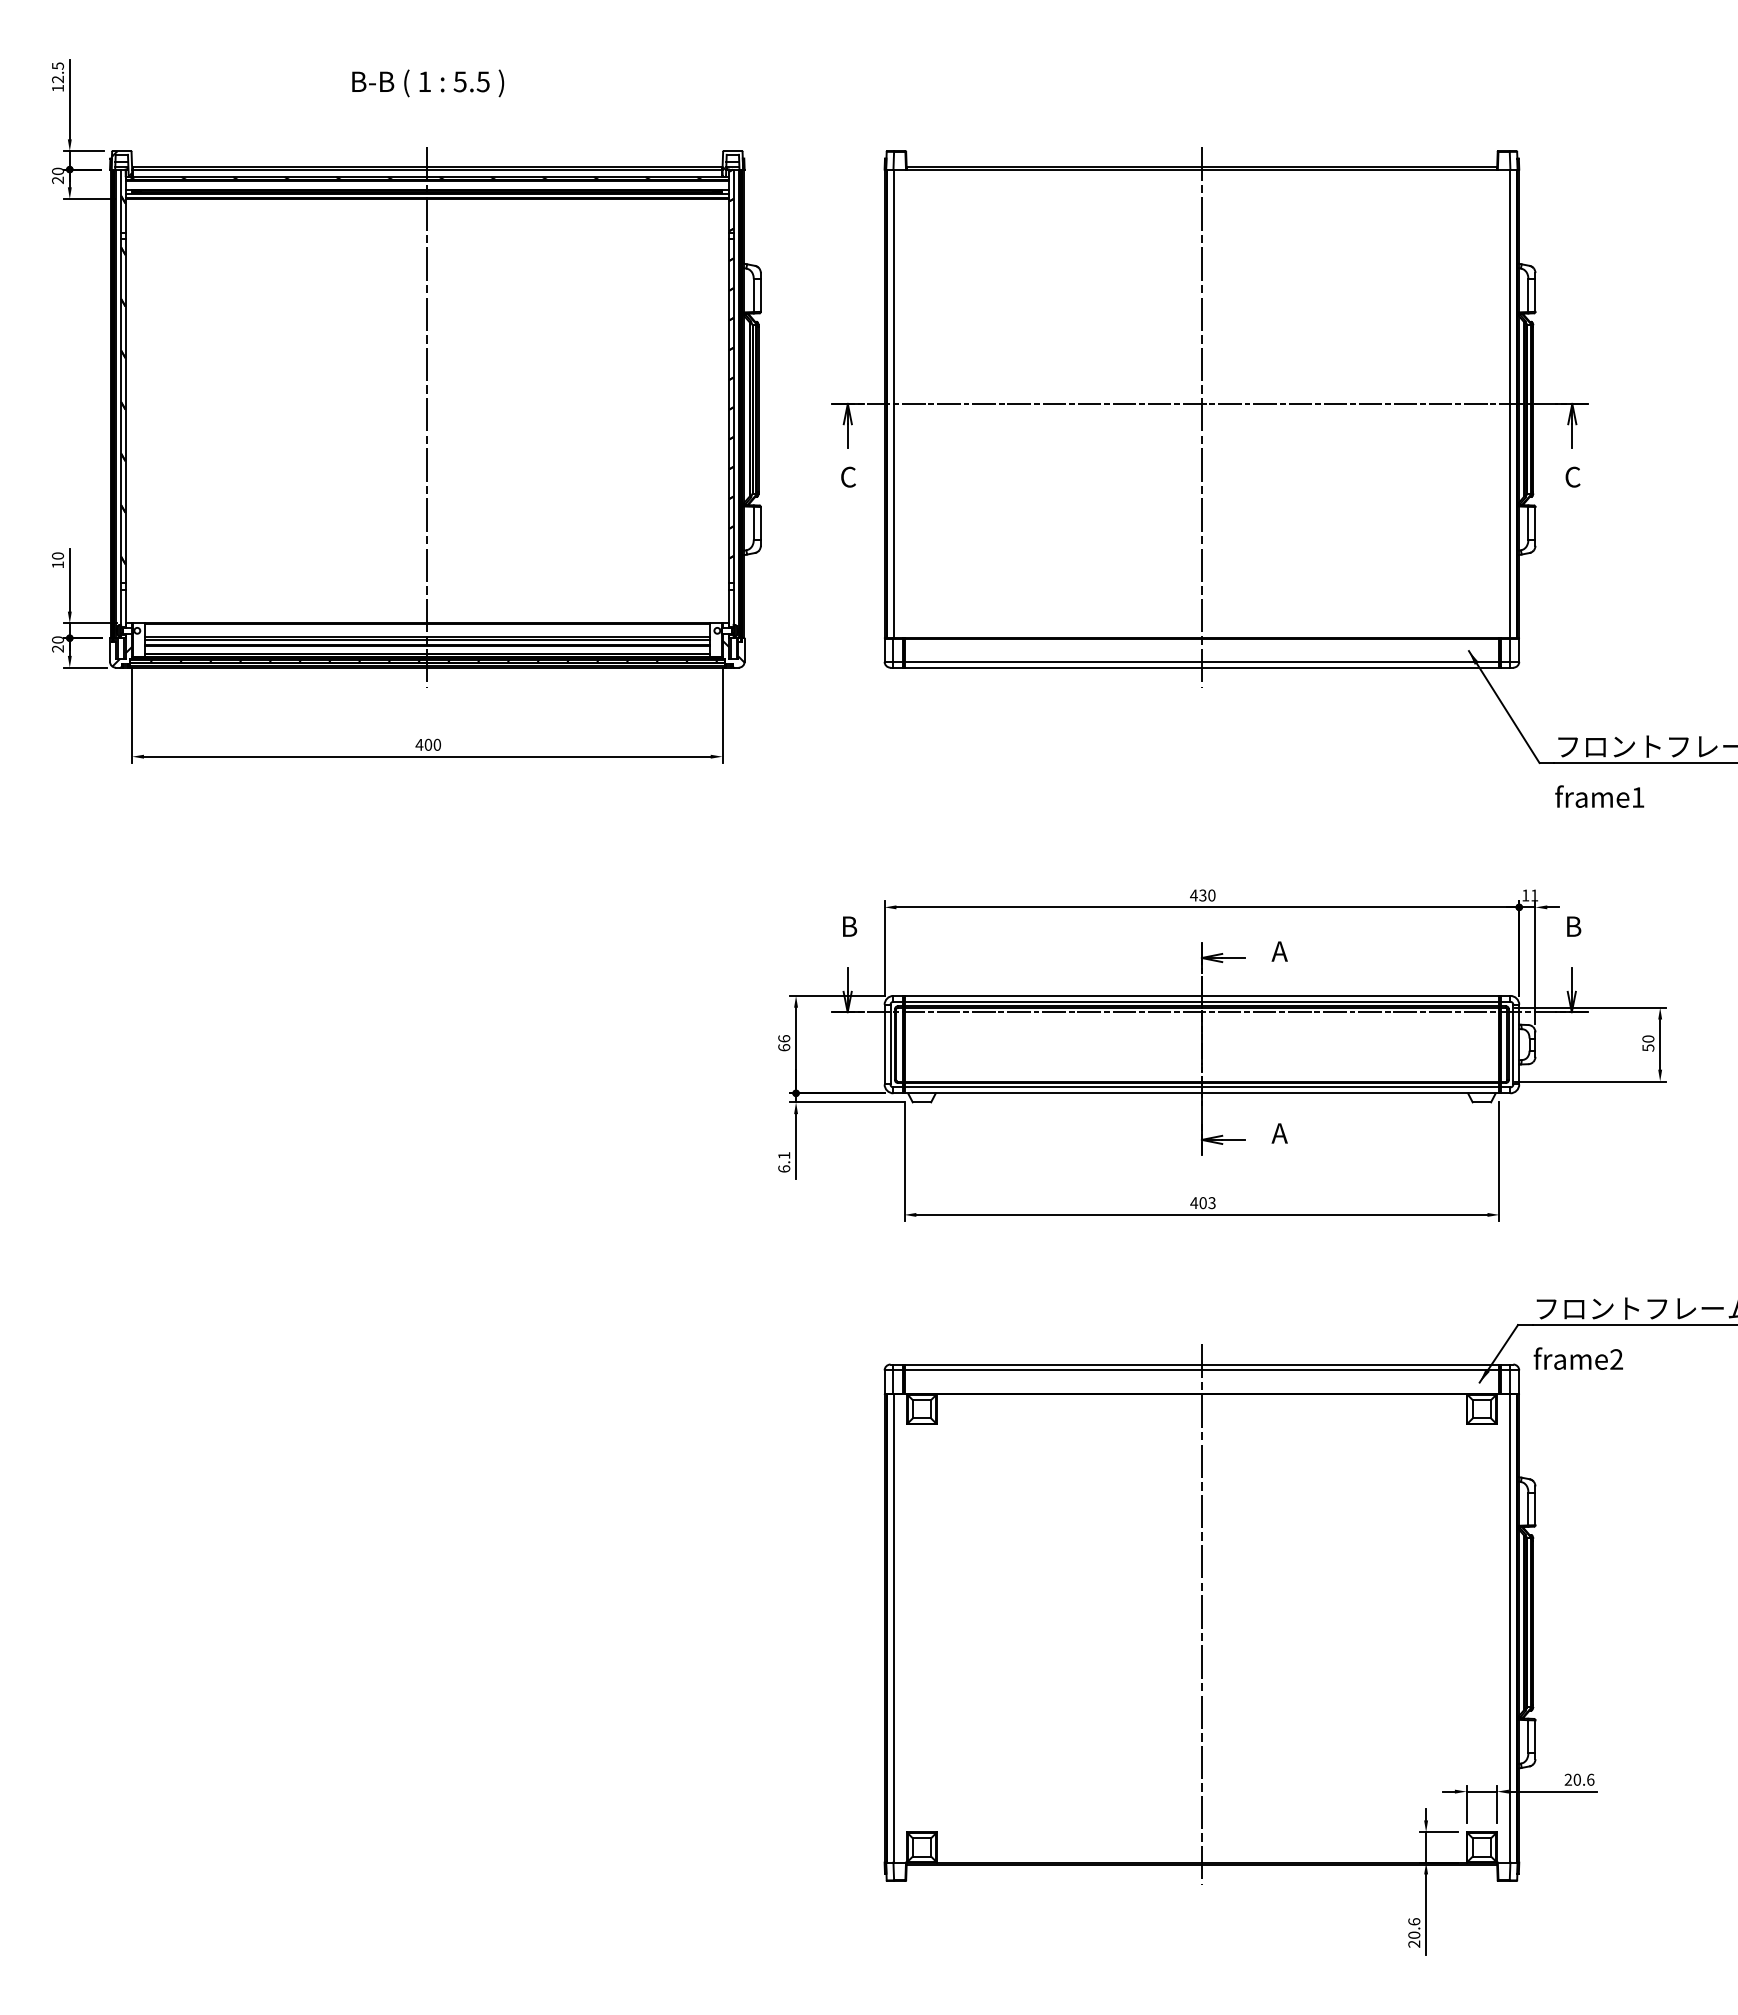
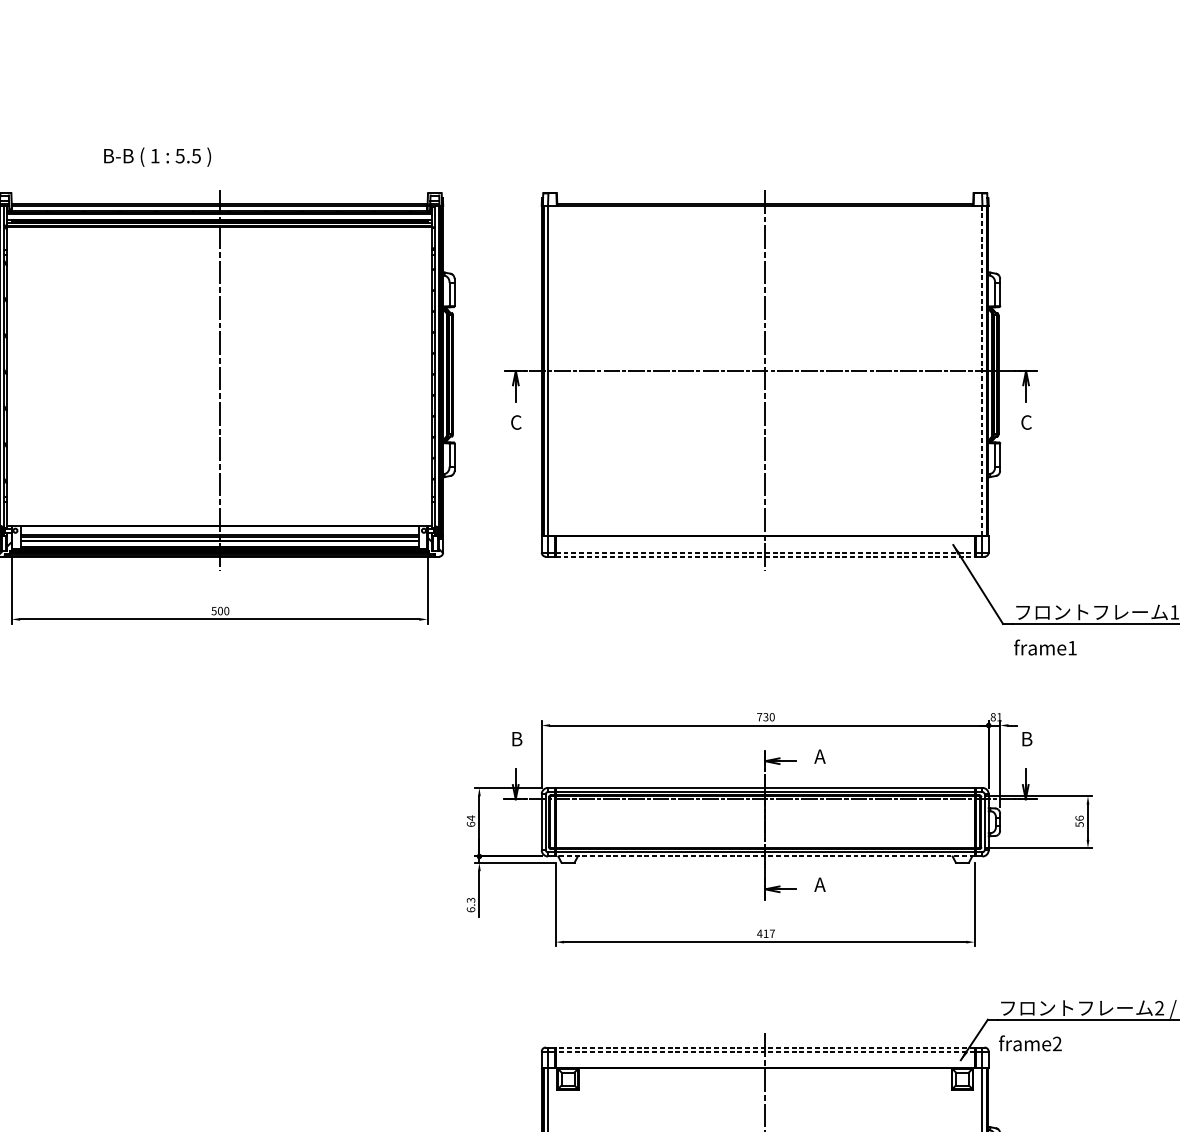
text: (428, 83) -> (157, 157), moved
line: (1510, 403) -> (982, 370), solid -> dashed
line: (1202, 661) -> (765, 552), solid -> dashed
line: (1202, 667) -> (765, 556), solid -> dashed
text: (419, 744) -> (214, 610), 400 -> 500
text: (1193, 895) -> (759, 717), 430 -> 730
text: (1525, 895) -> (993, 717), 11 -> 81
text: (784, 1038) -> (471, 817), 66 -> 64
text: (1648, 1038) -> (1079, 817), 50 -> 56
line: (1201, 1093) -> (764, 856), solid -> dashed
text: (784, 1155) -> (471, 900), 6.1 -> 6.3
text: (1207, 1203) -> (769, 934), 403 -> 417
line: (1201, 1364) -> (764, 1047), solid -> dashed
line: (1201, 1370) -> (764, 1051), solid -> dashed

